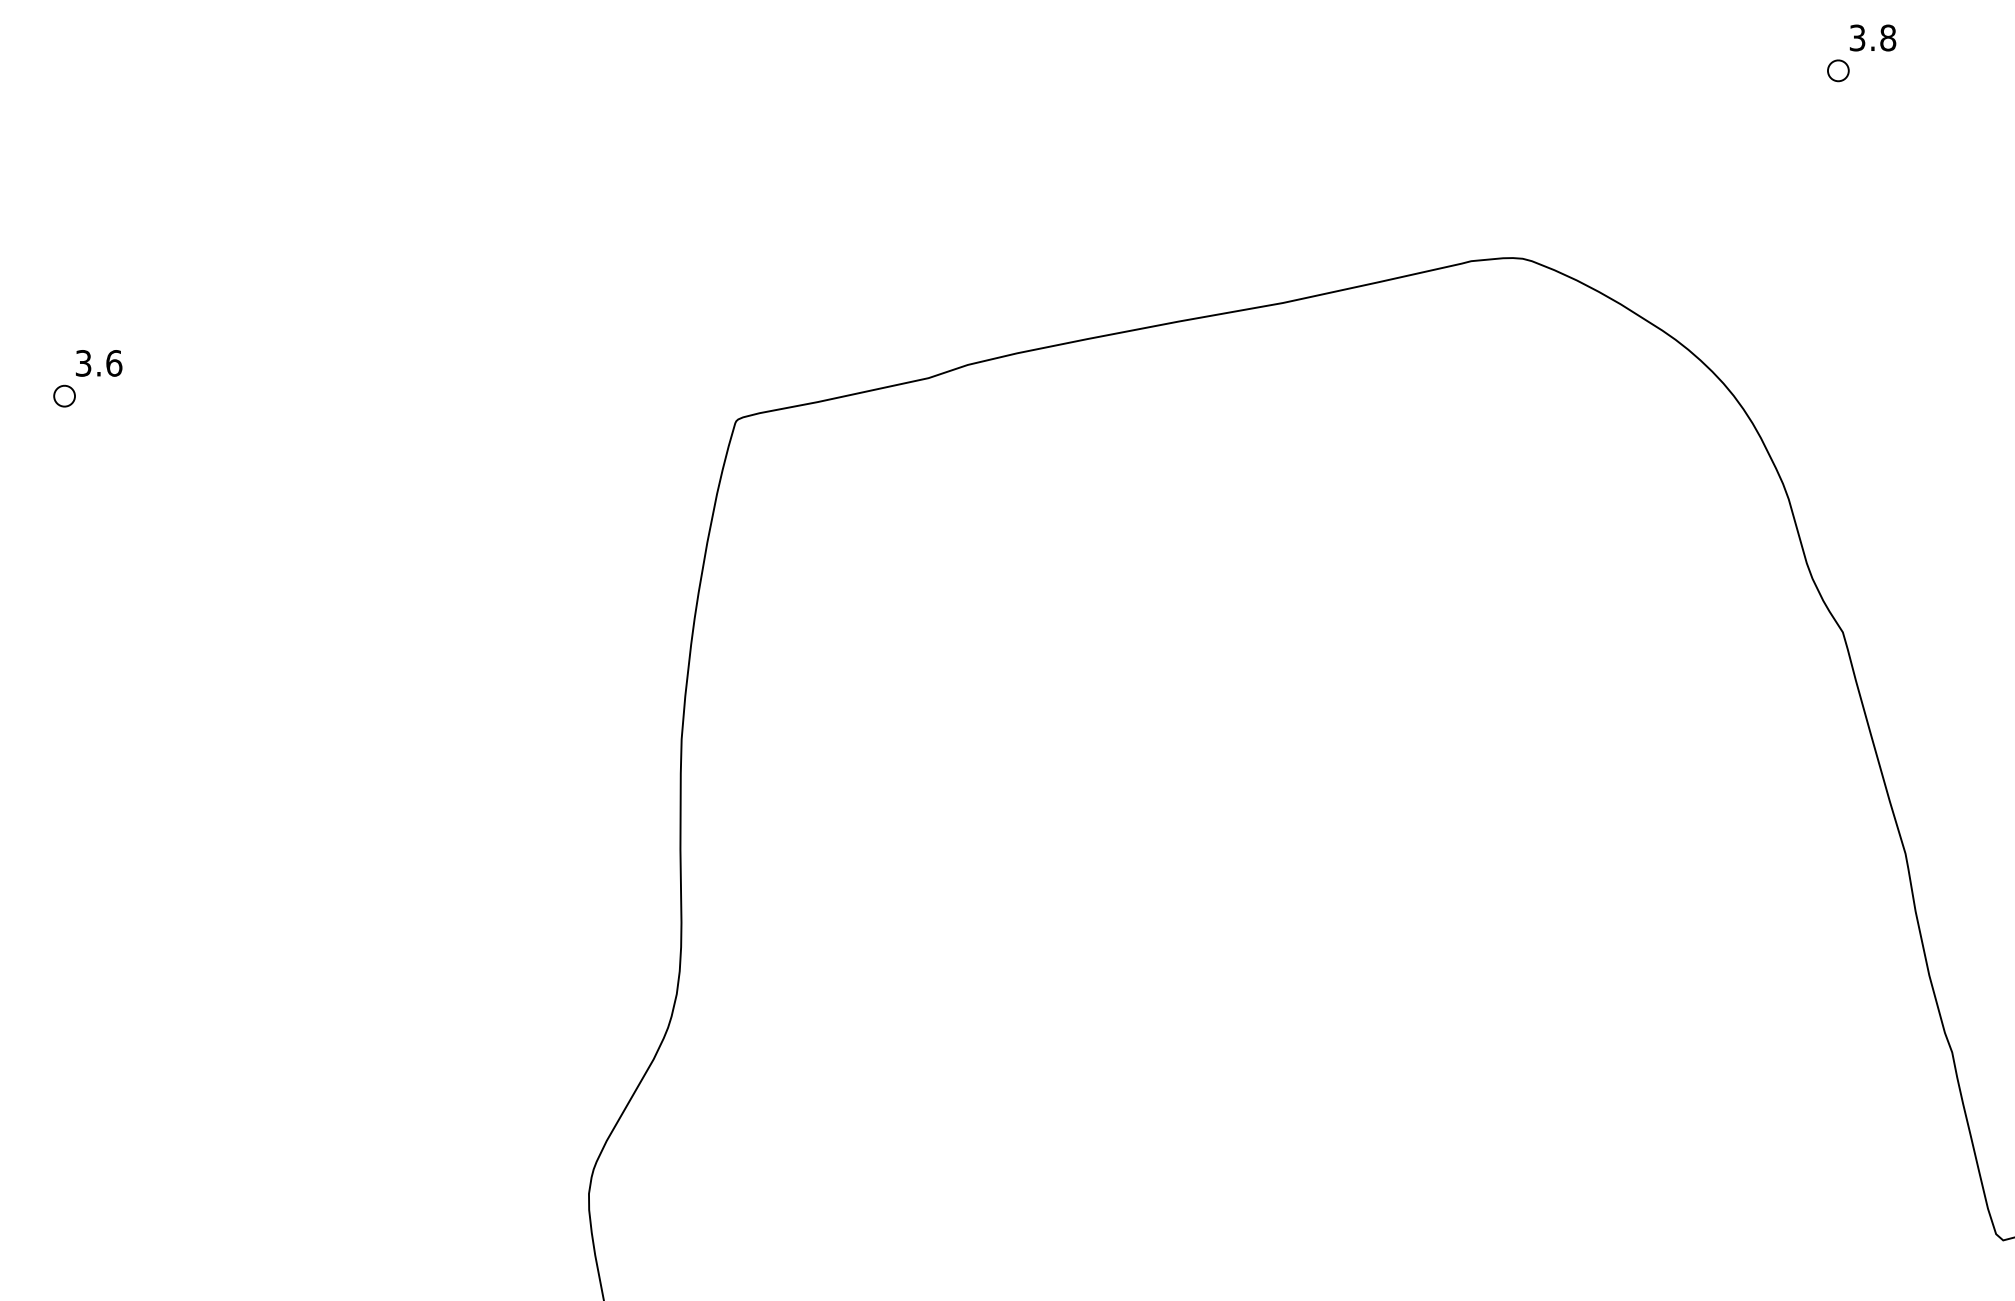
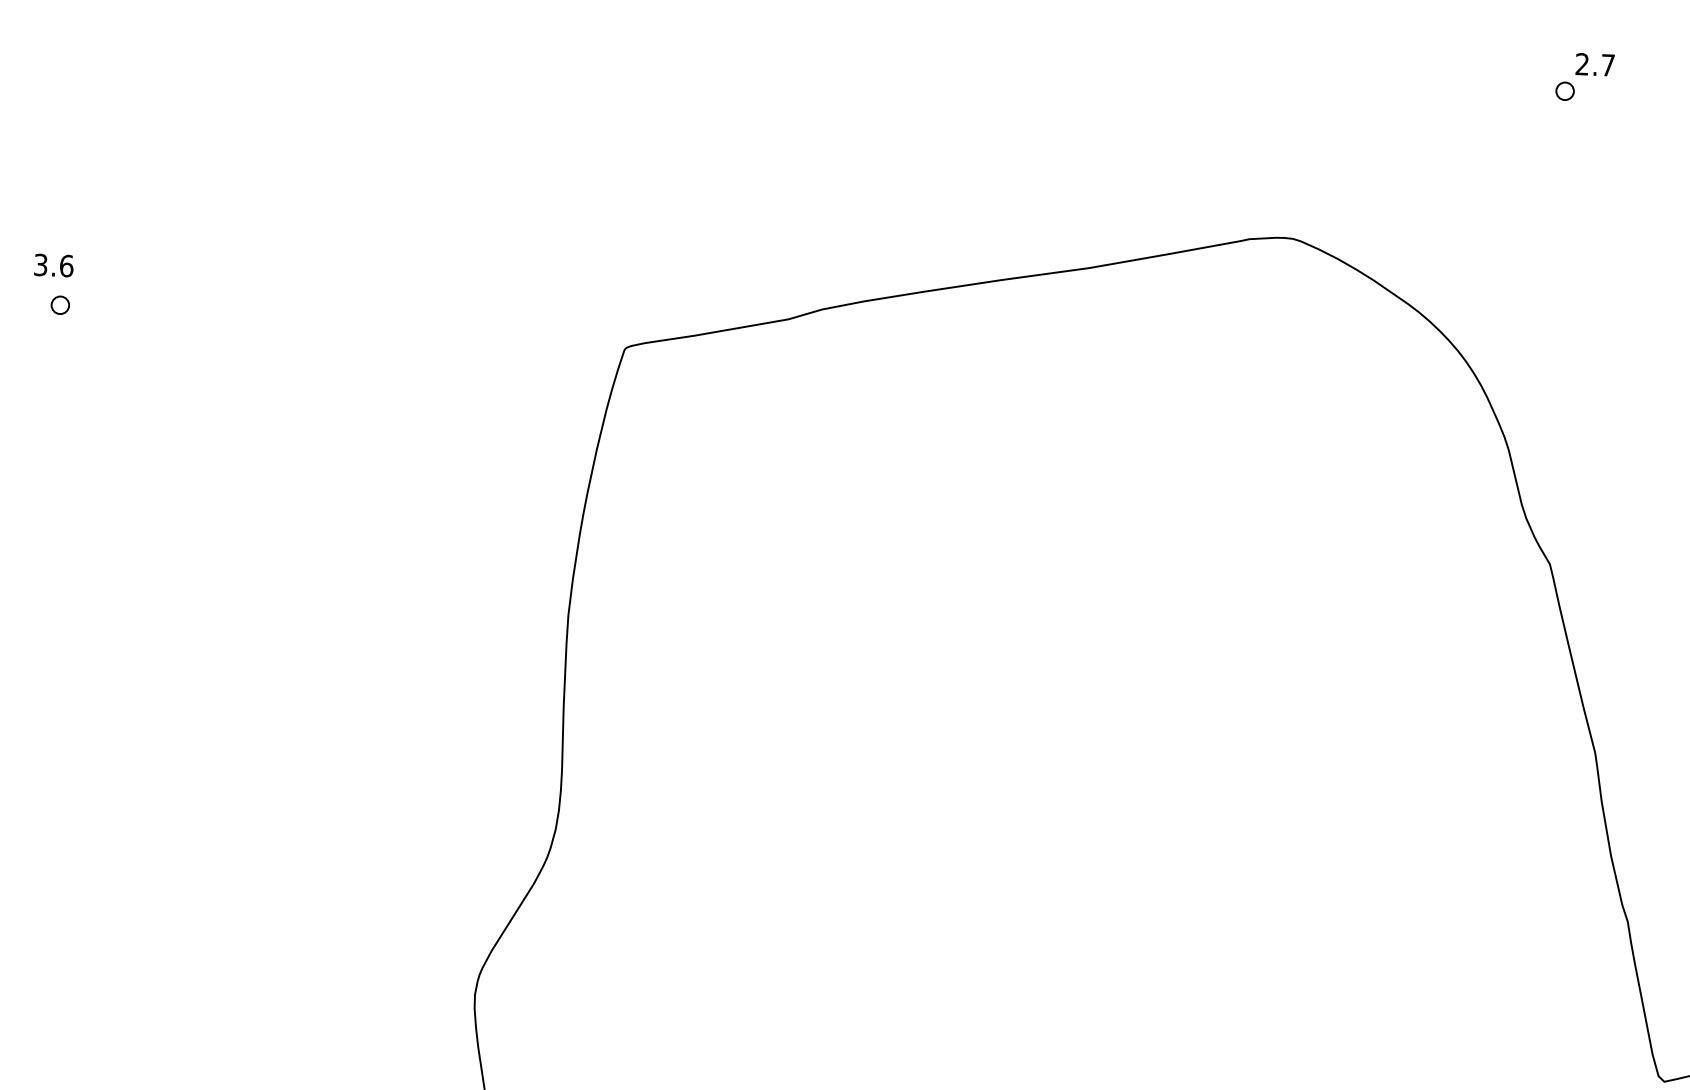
text: (1872, 37) -> (1594, 64), 3.8 -> 2.7
text: (99, 363) -> (54, 265), moved

